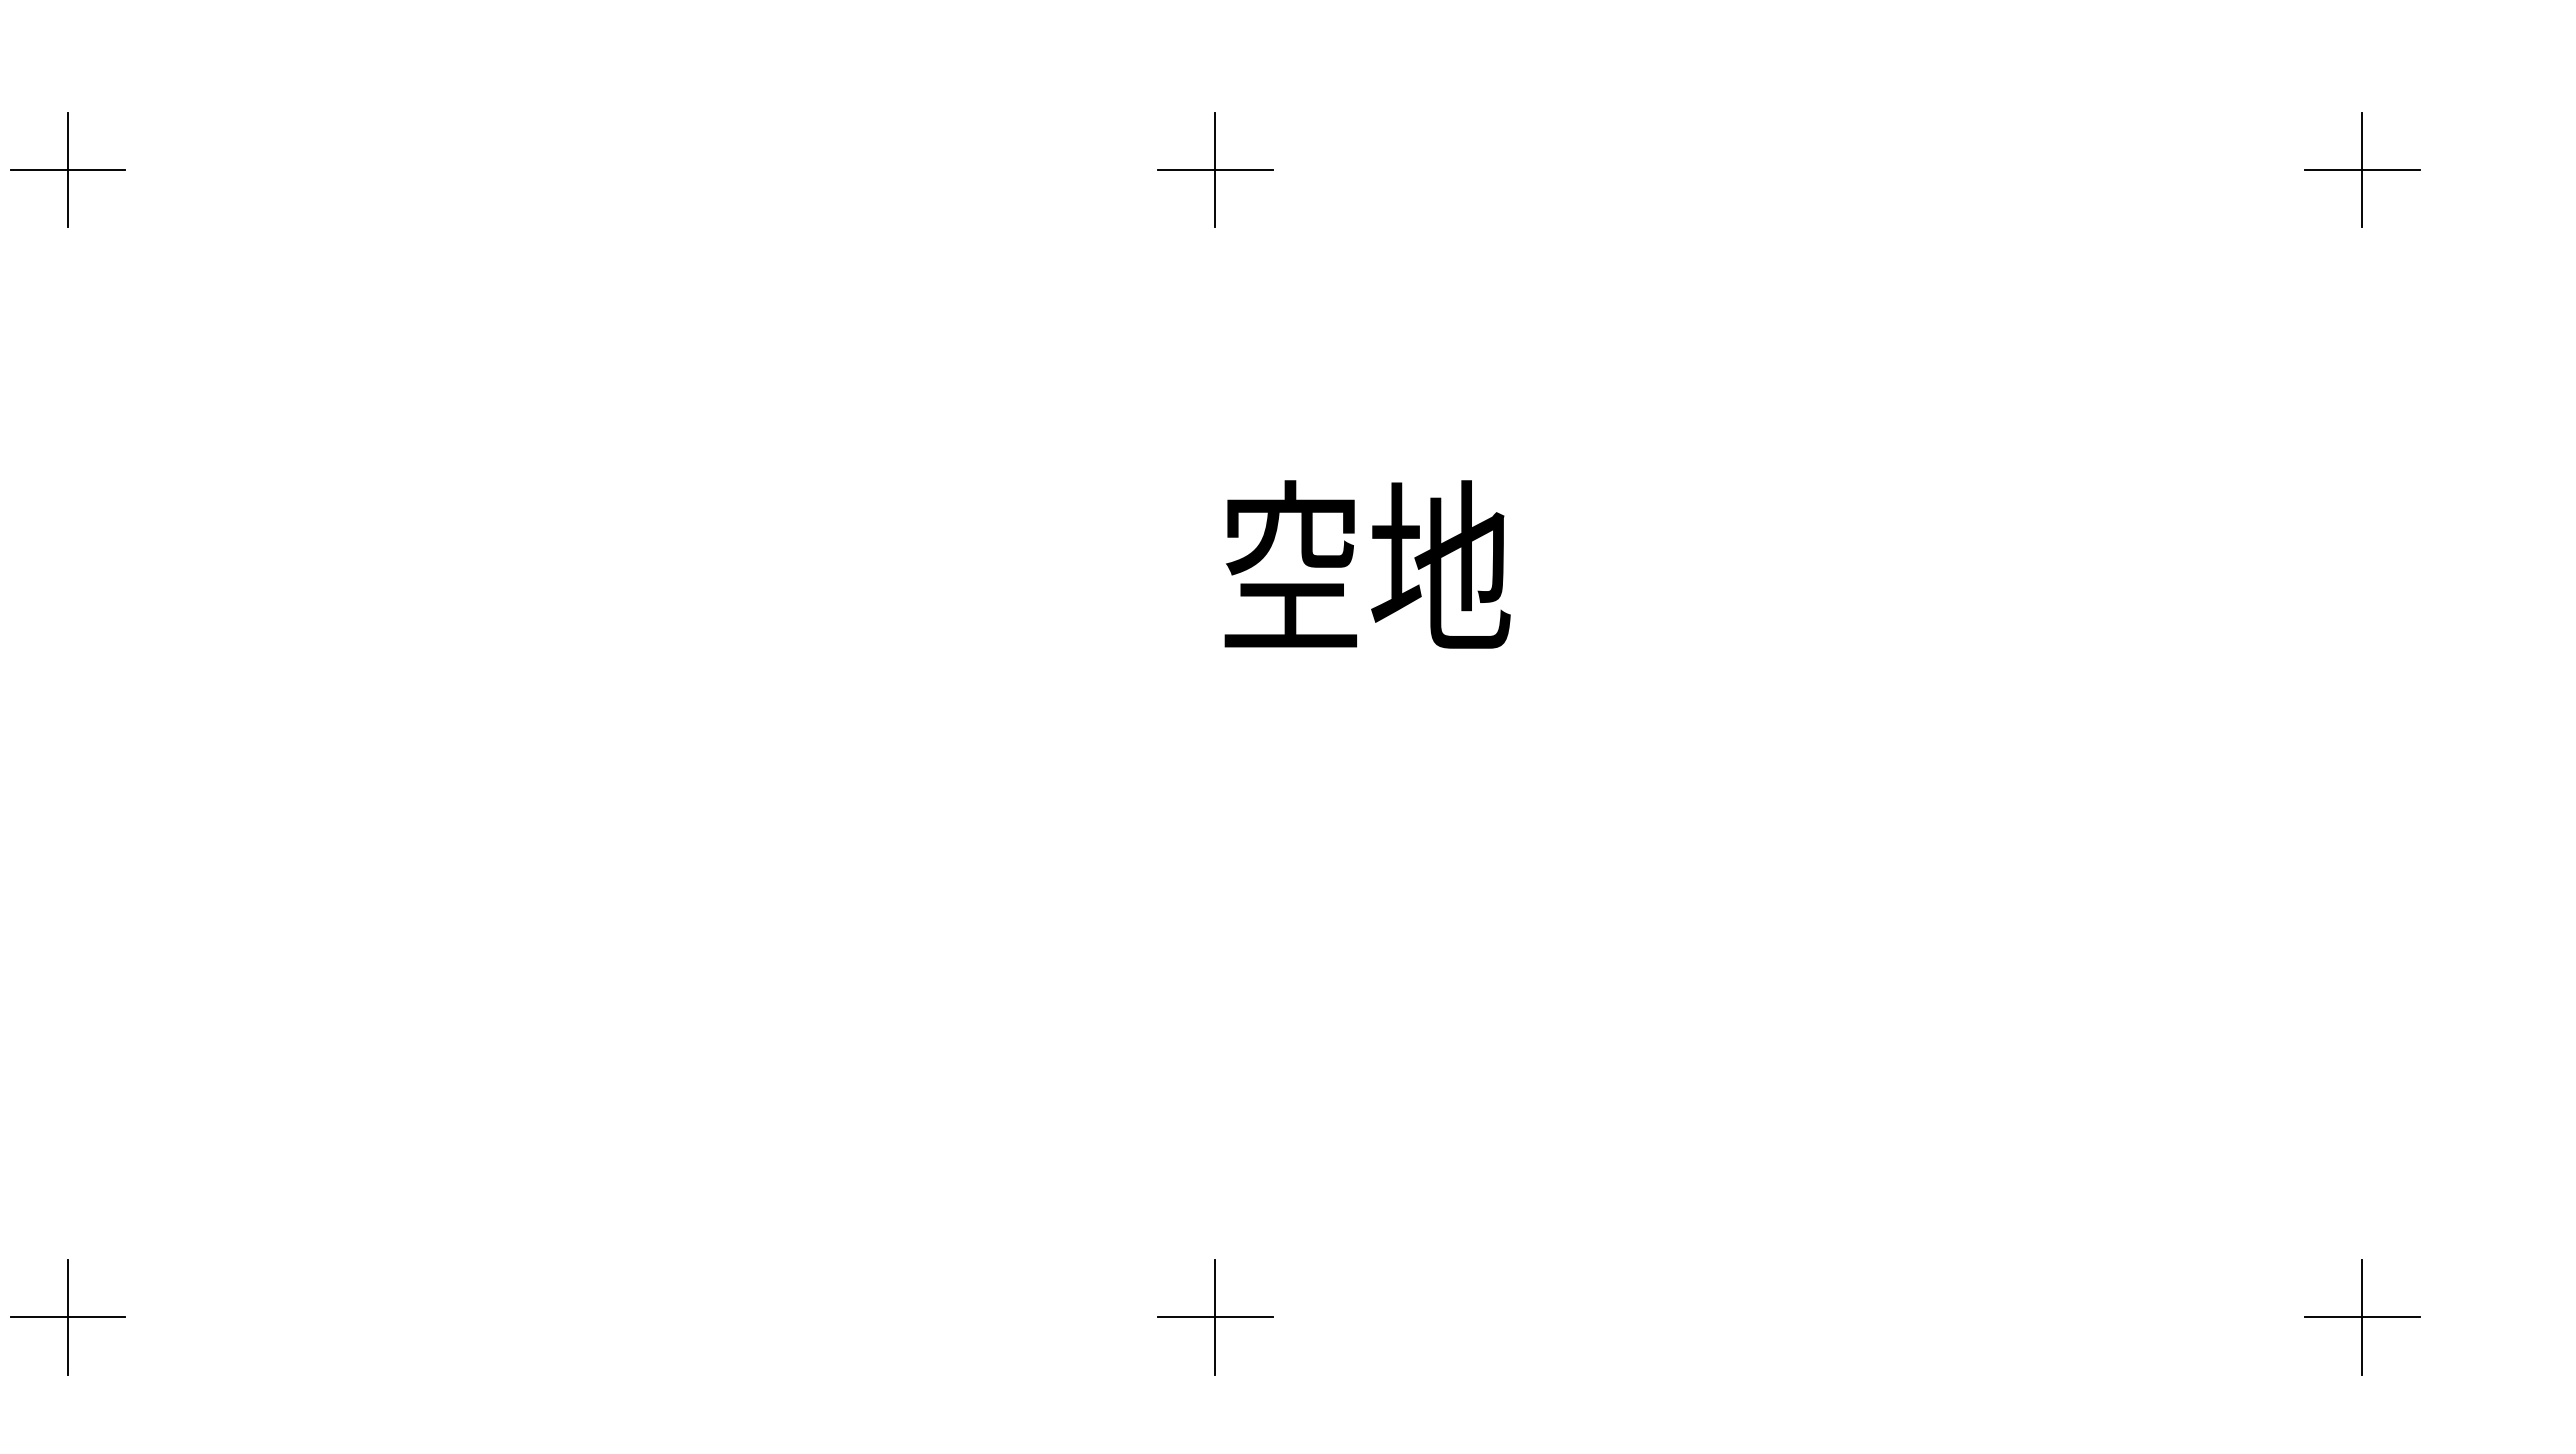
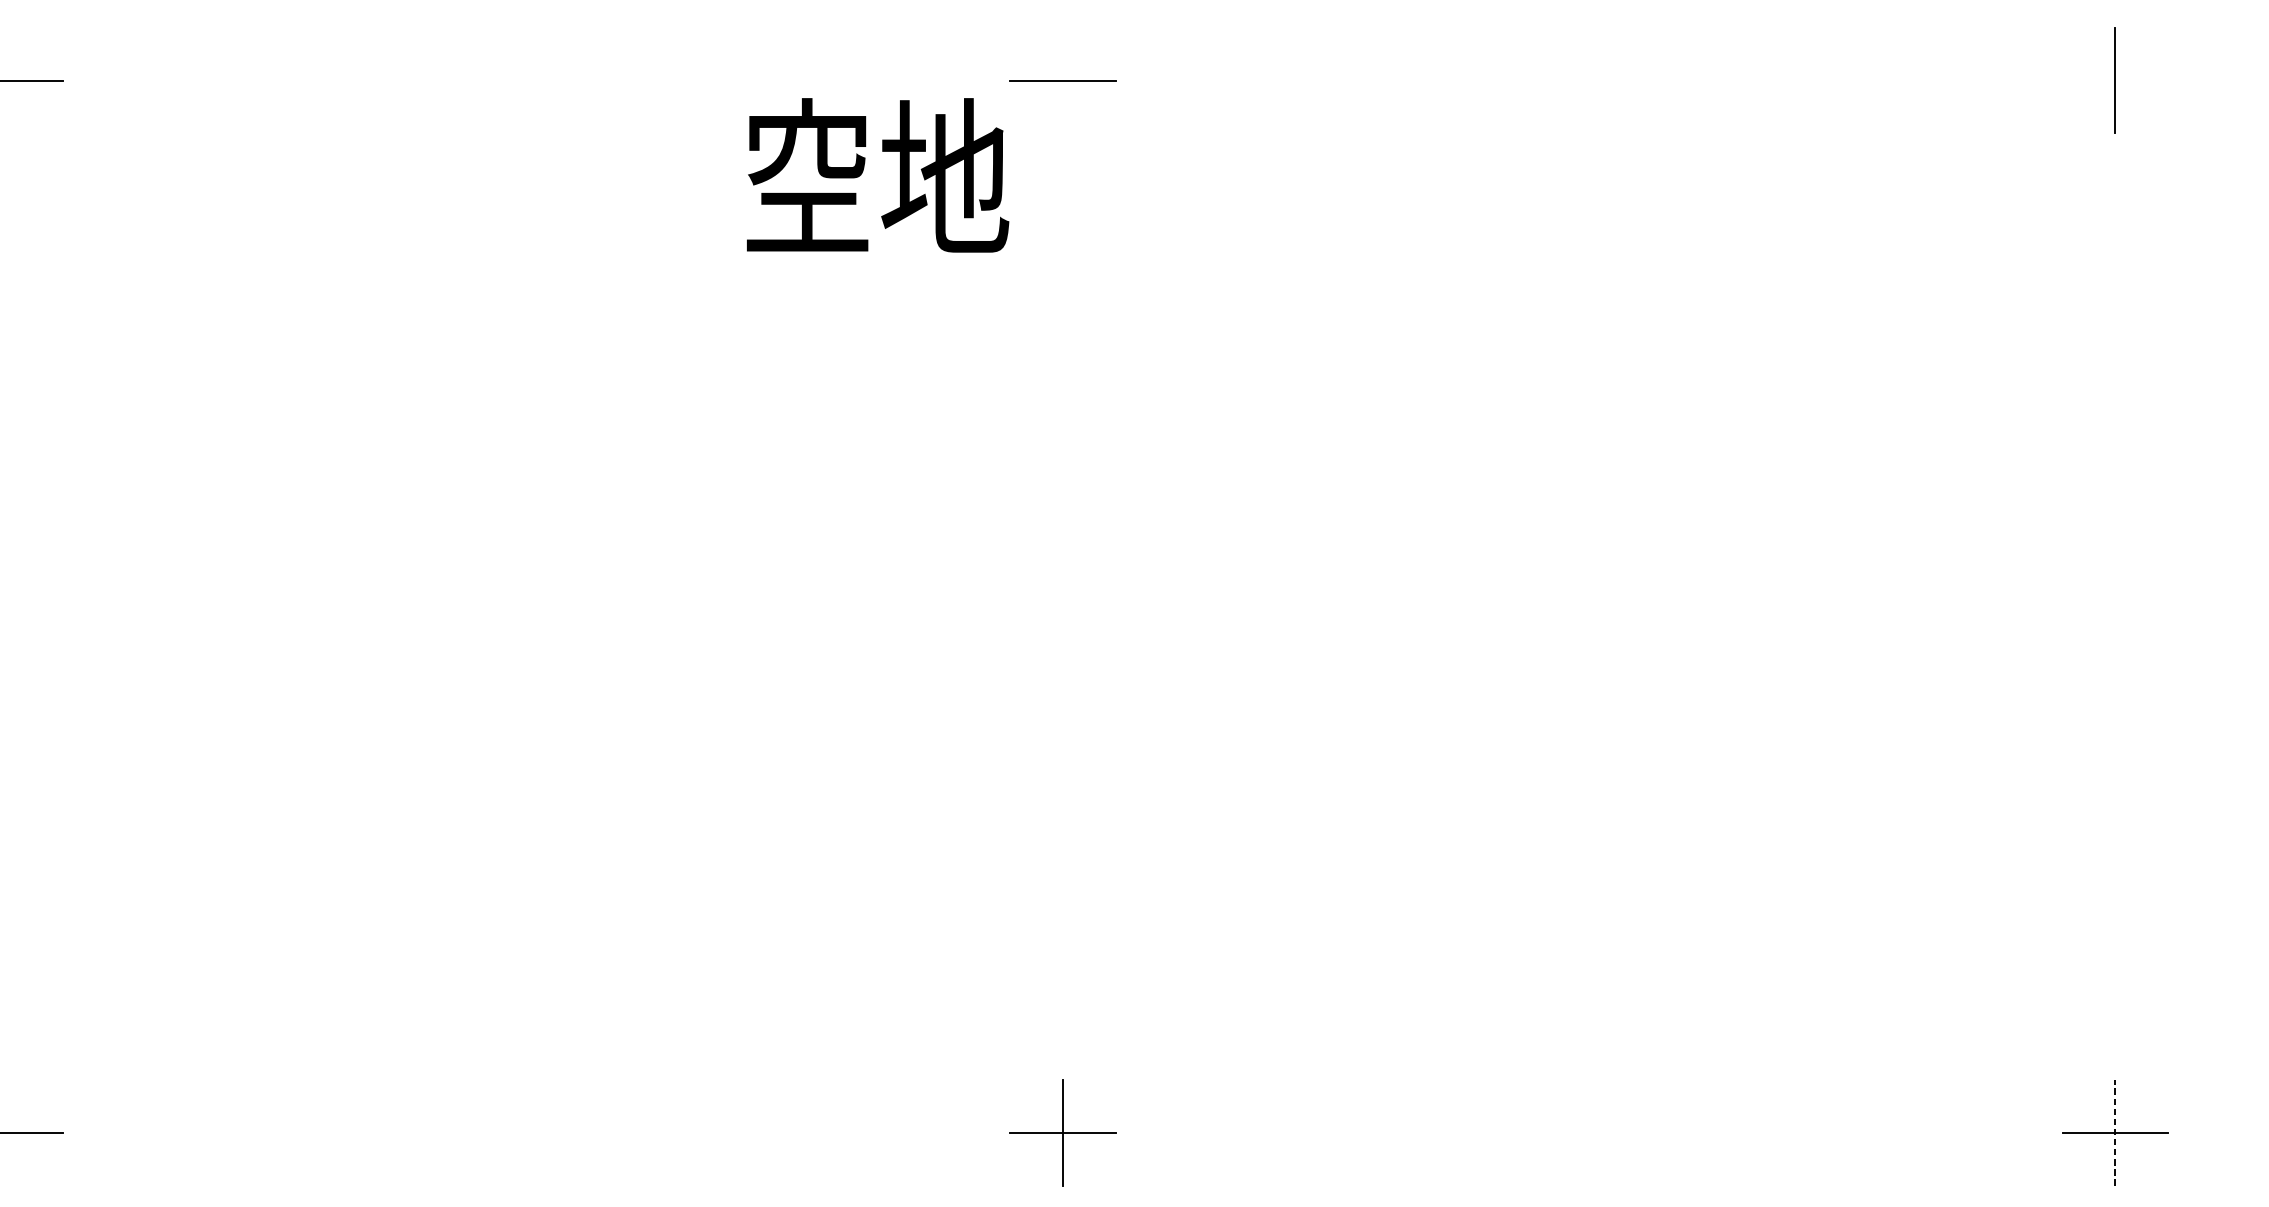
line: (68, 169) -> (10, 79), removed
line: (1215, 169) -> (1063, 79), removed
line: (2362, 170) -> (2115, 80), removed
text: (1367, 564) -> (877, 175), moved
line: (68, 1316) -> (10, 1132), removed
line: (2362, 1316) -> (2115, 1132), solid -> dashed

